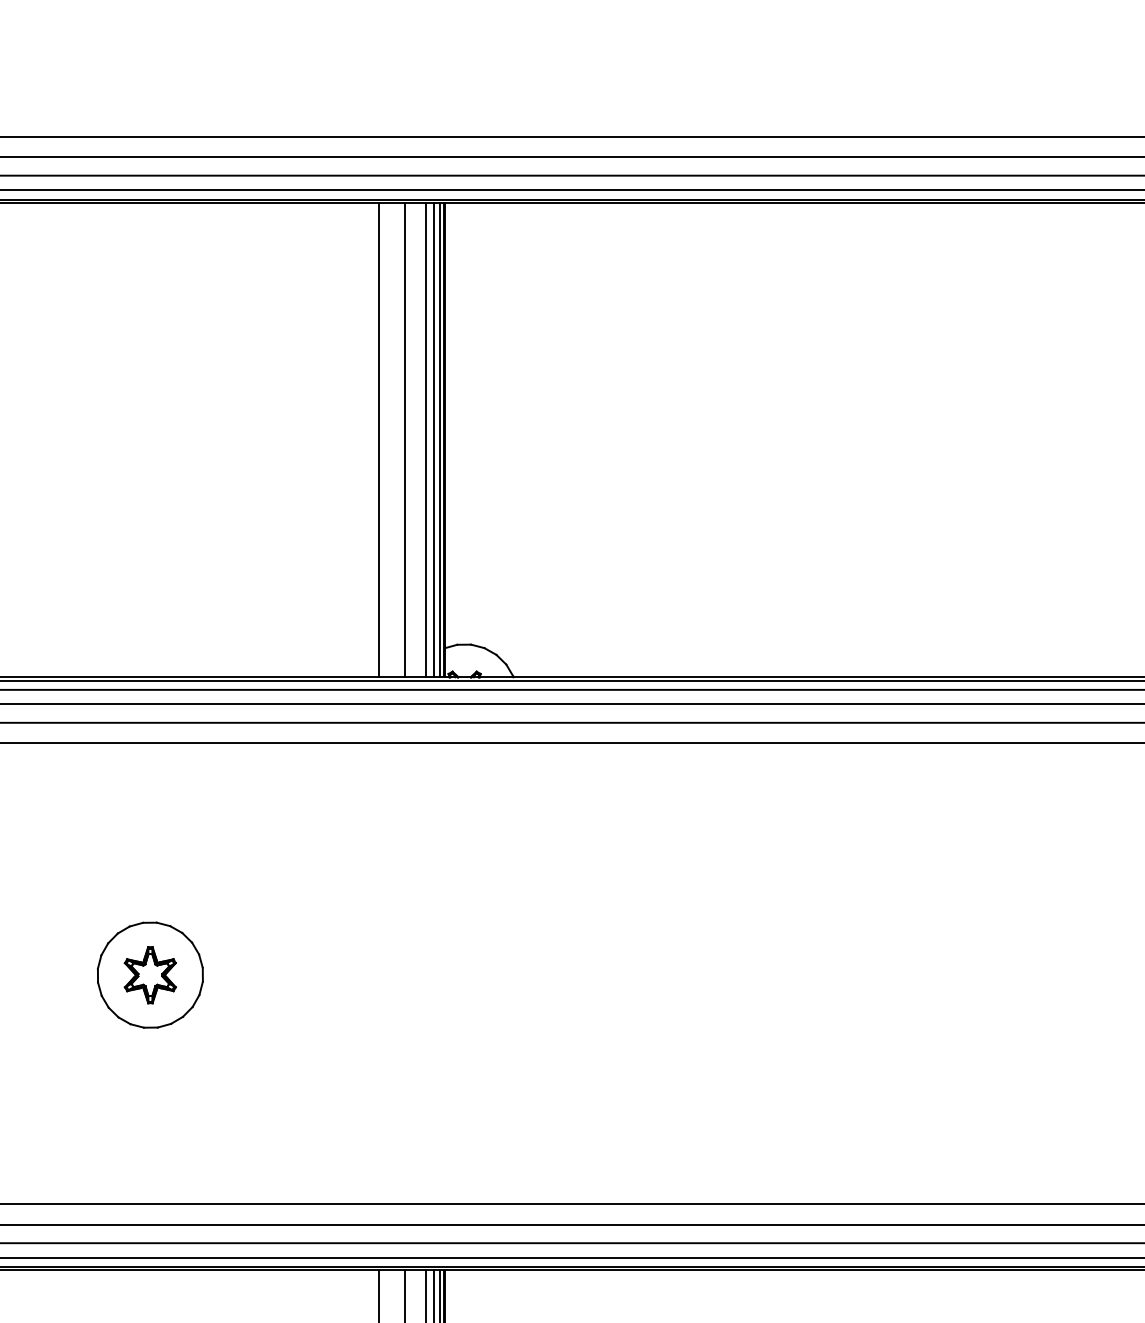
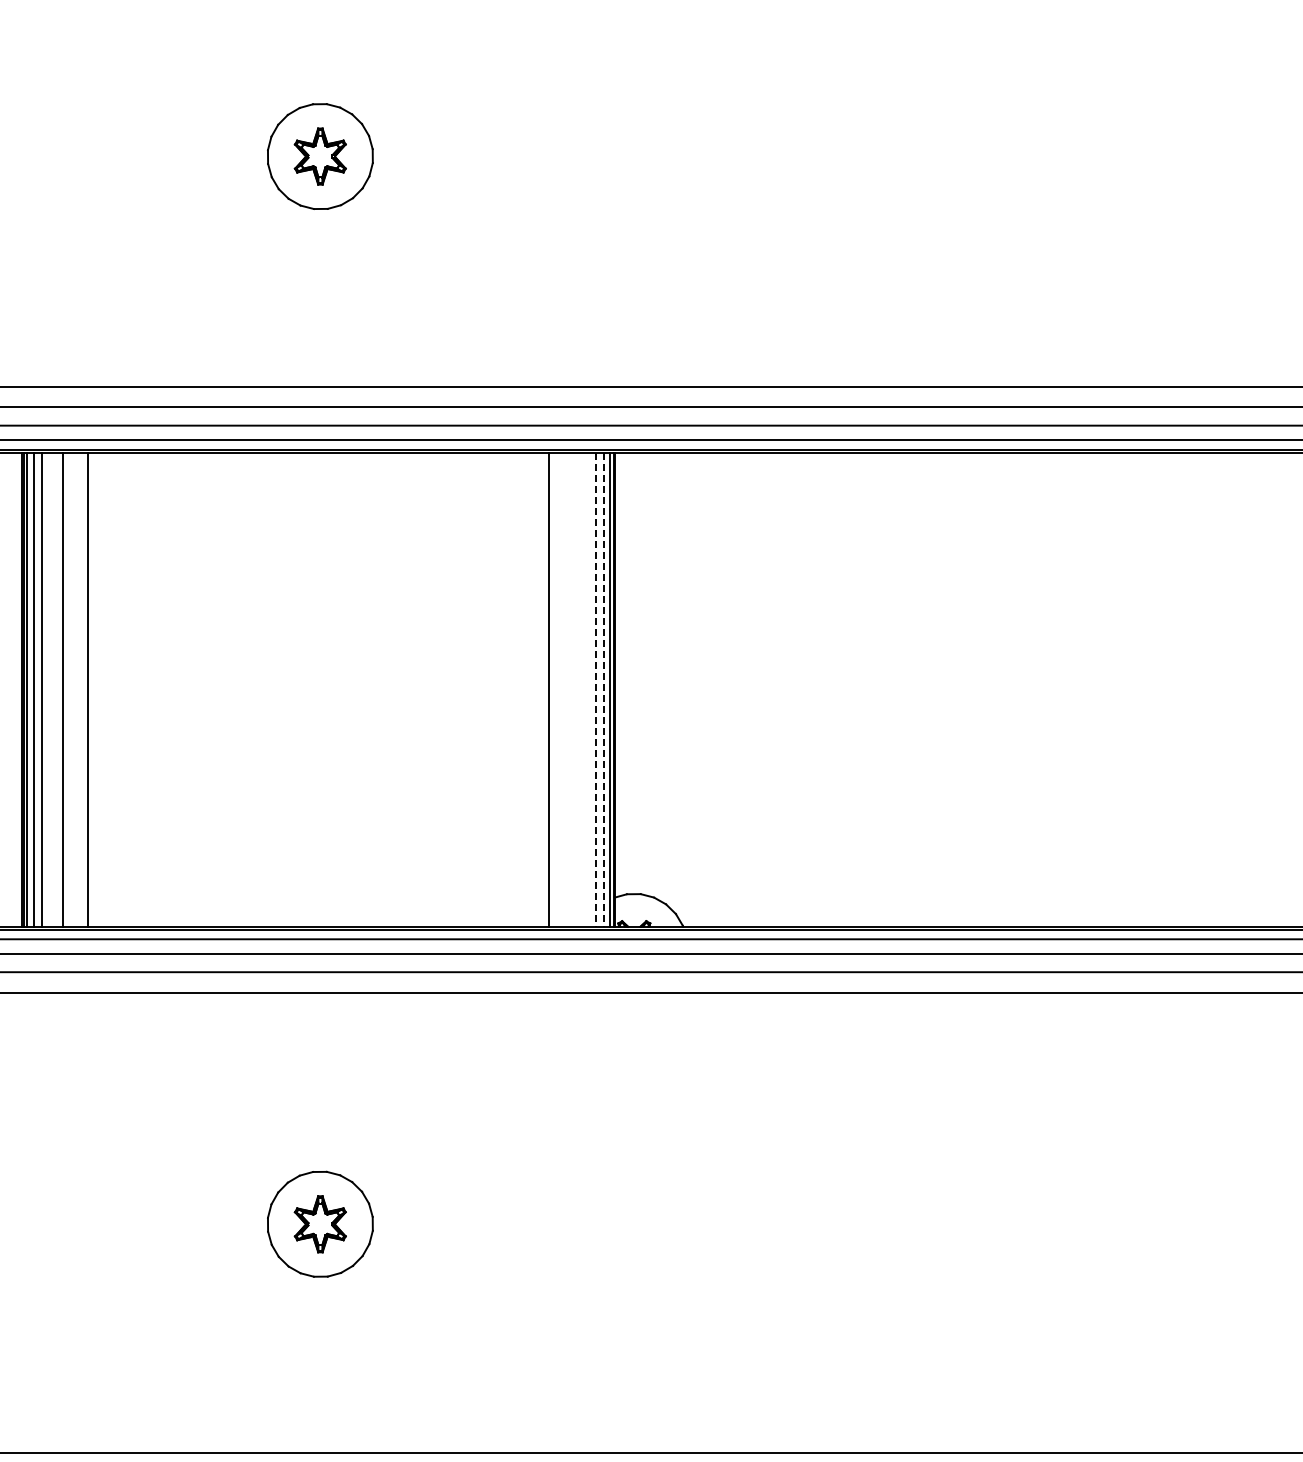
line: (404, 439) -> (574, 689), removed
line: (425, 439) -> (595, 689), solid -> dashed
line: (433, 439) -> (603, 689), solid -> dashed

